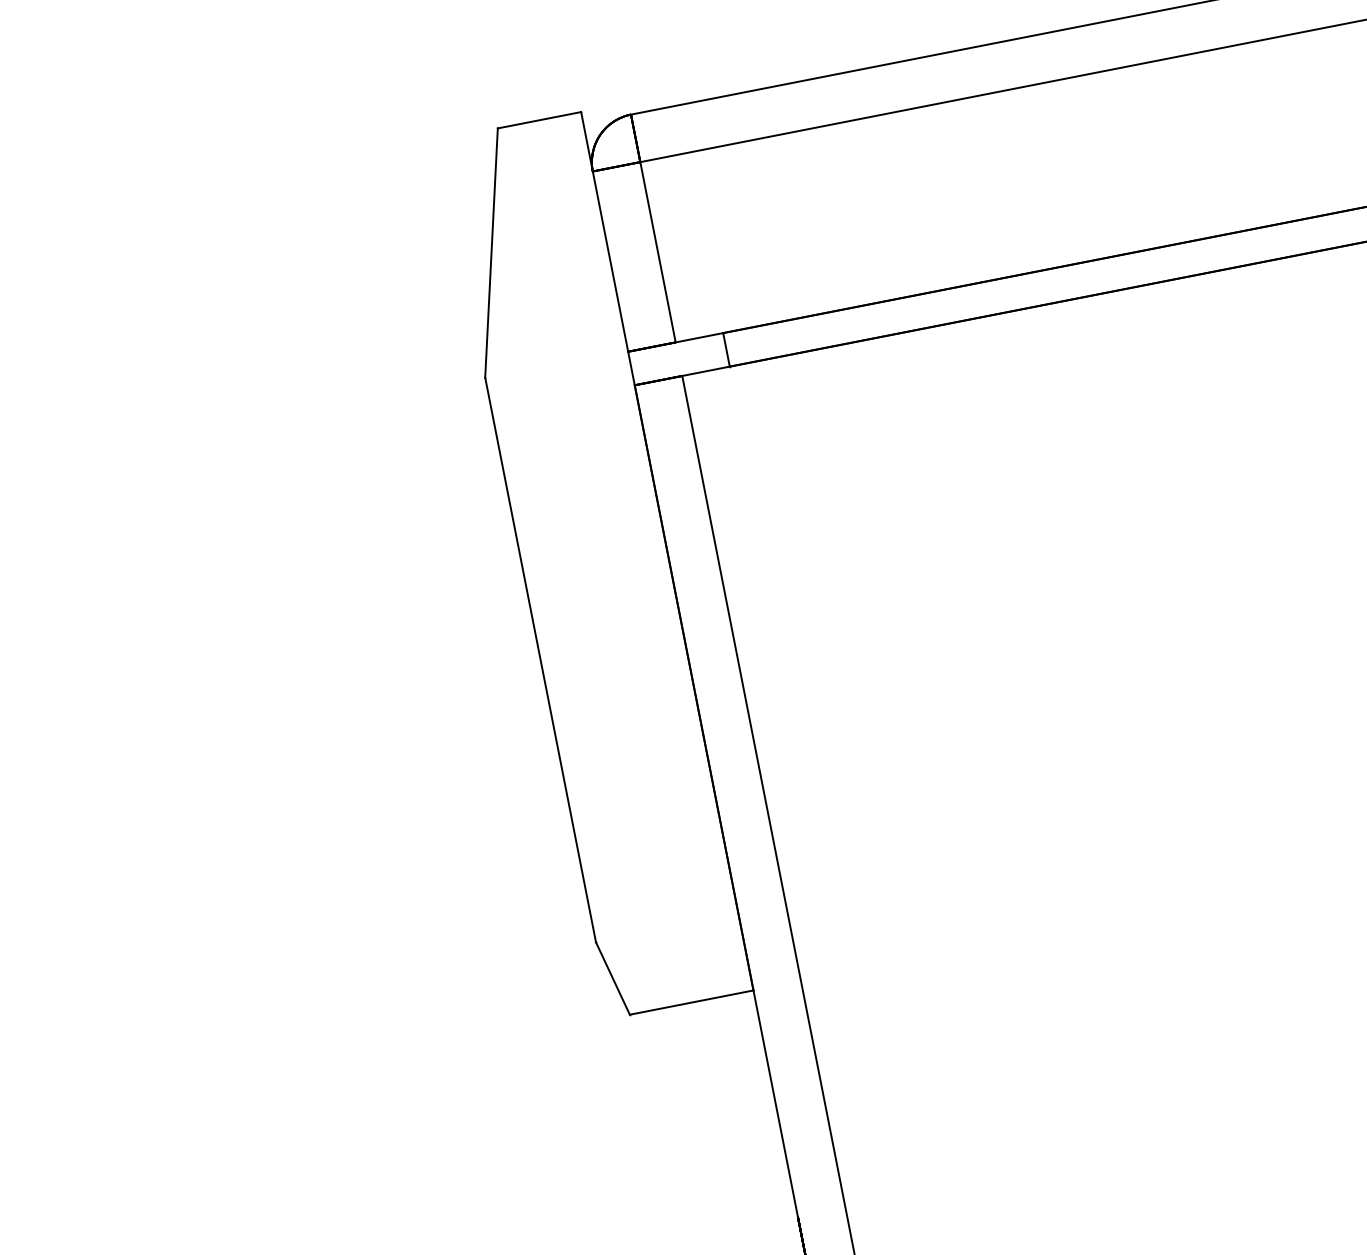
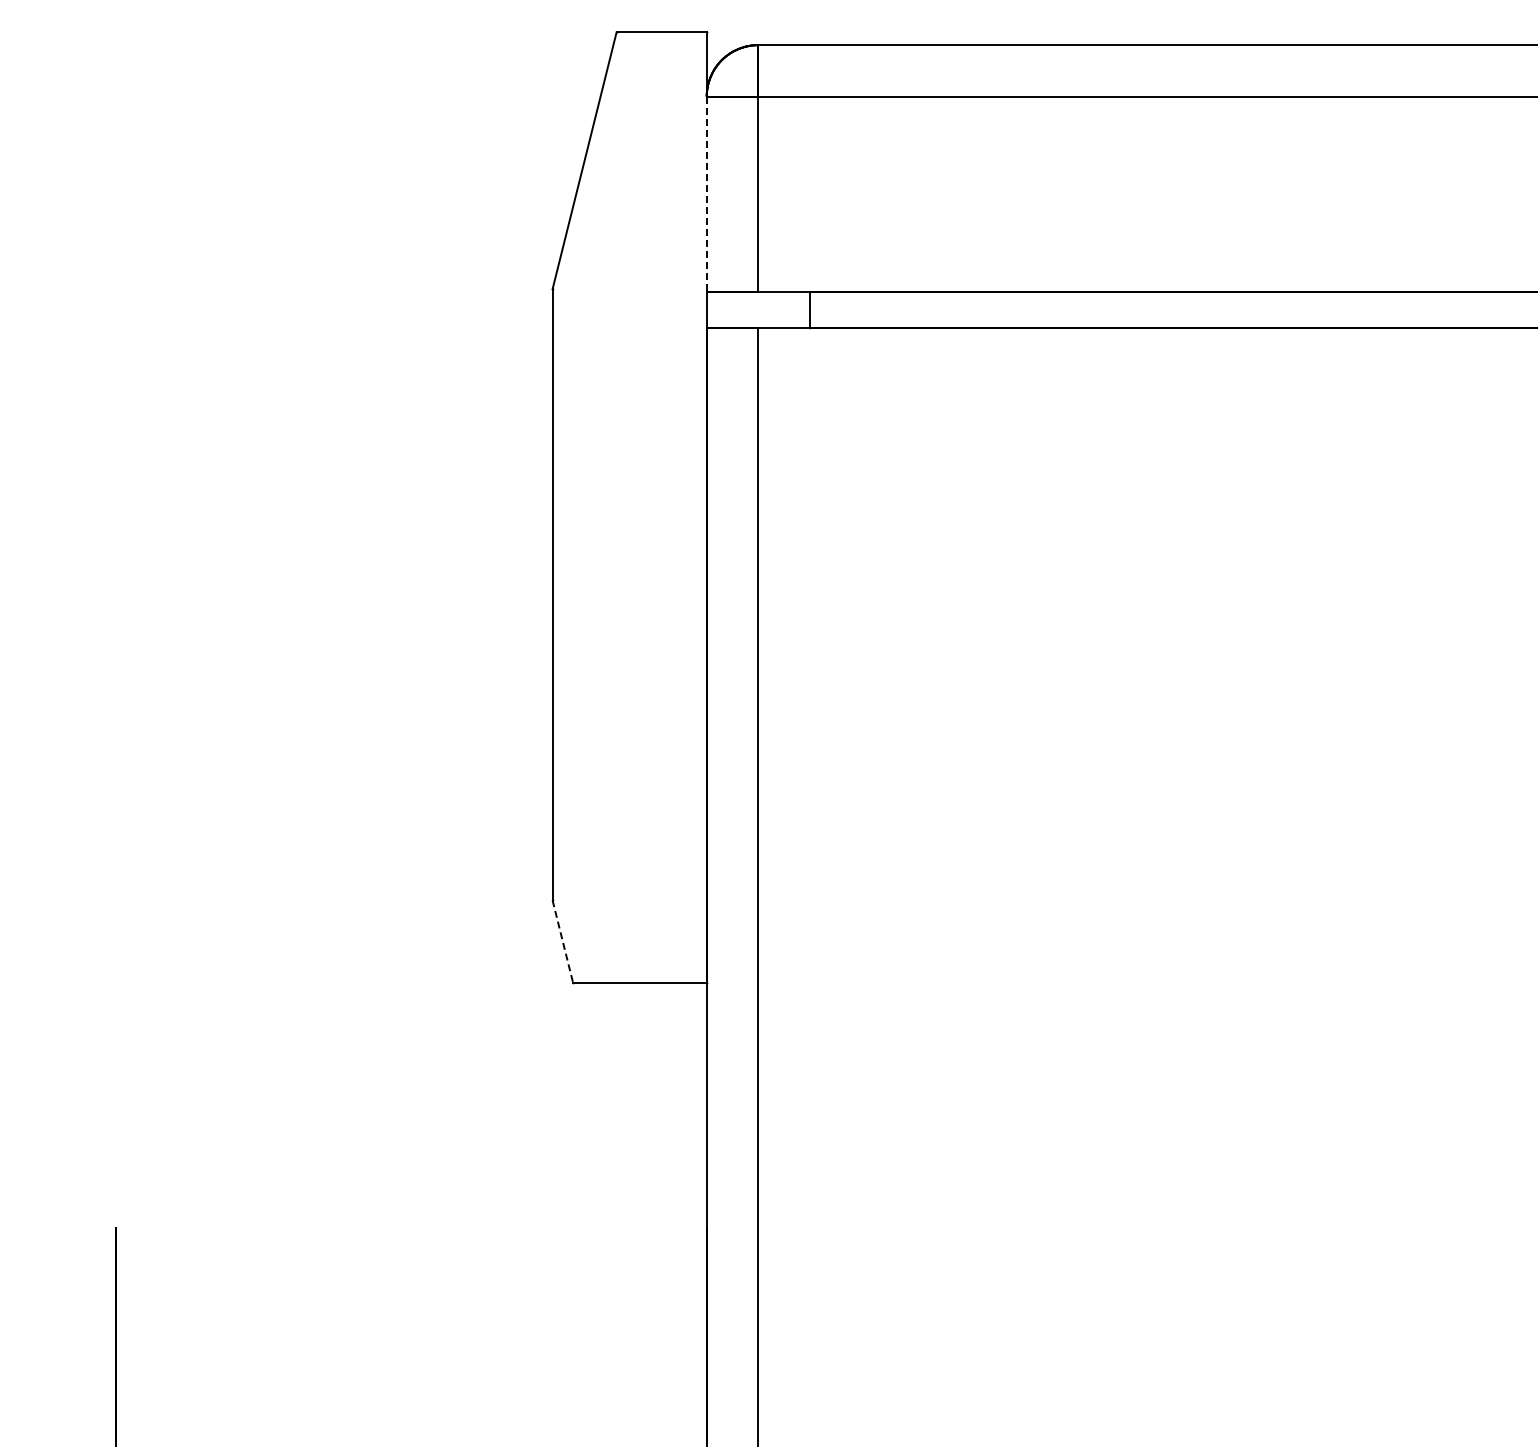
line: (610, 262) -> (706, 194), solid -> dashed
line: (612, 978) -> (562, 941), solid -> dashed

